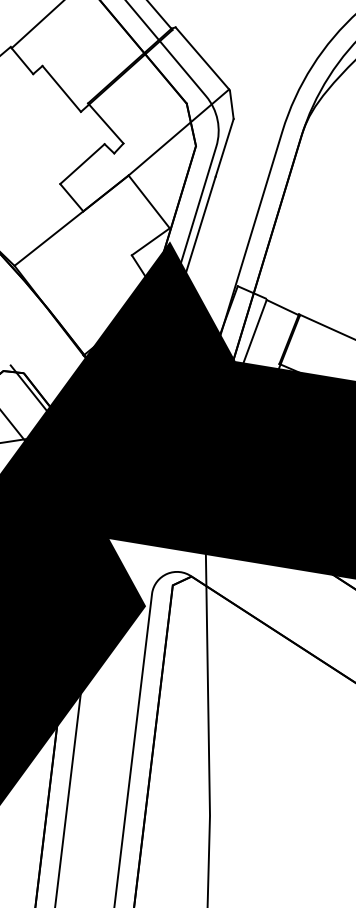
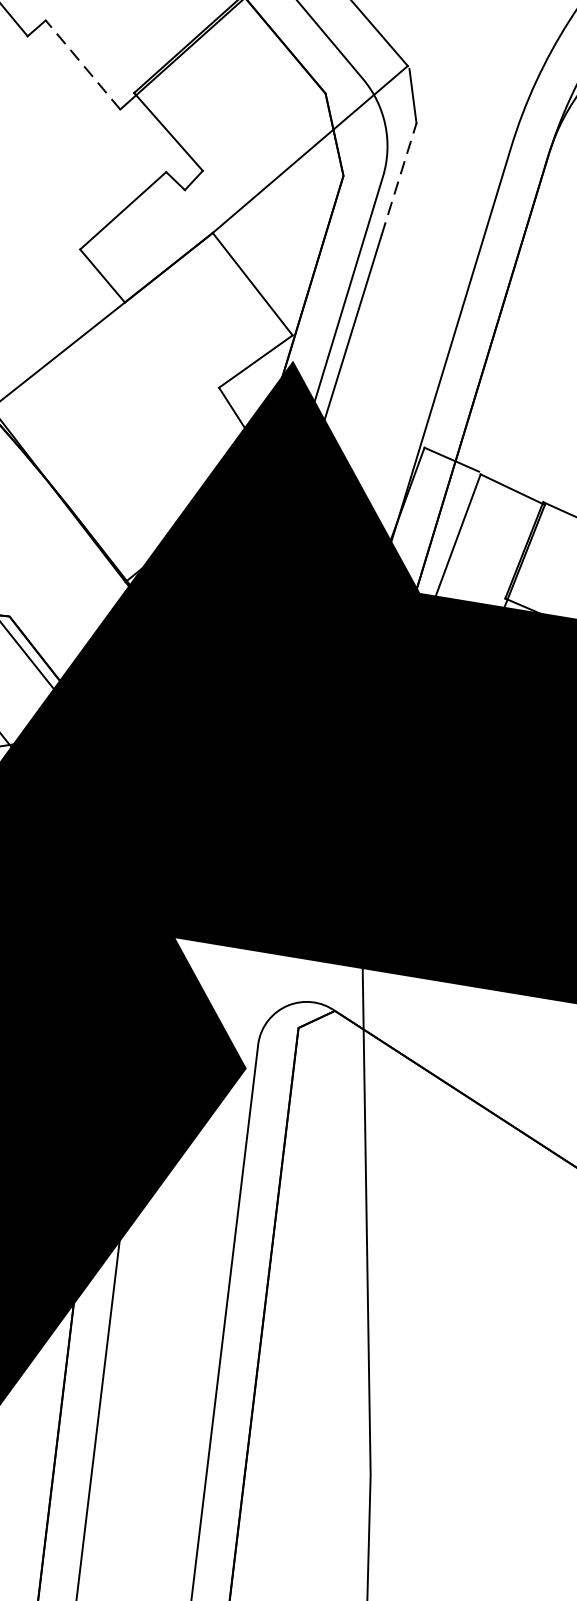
line: (61, 88) -> (82, 64), solid -> dashed
line: (224, 147) -> (398, 178), solid -> dashed

